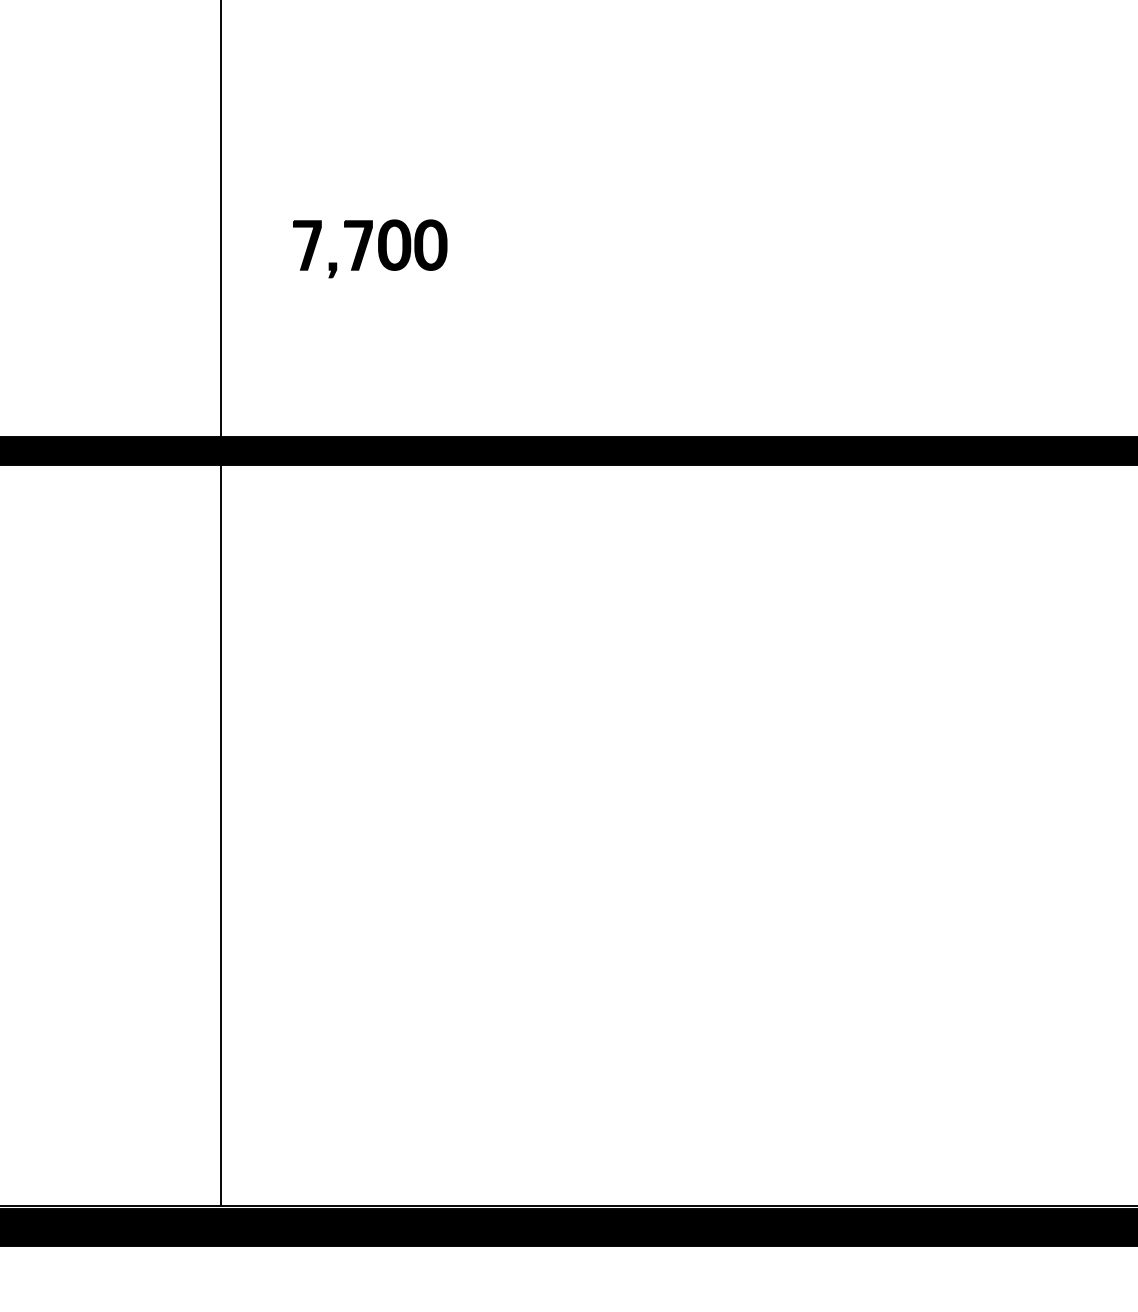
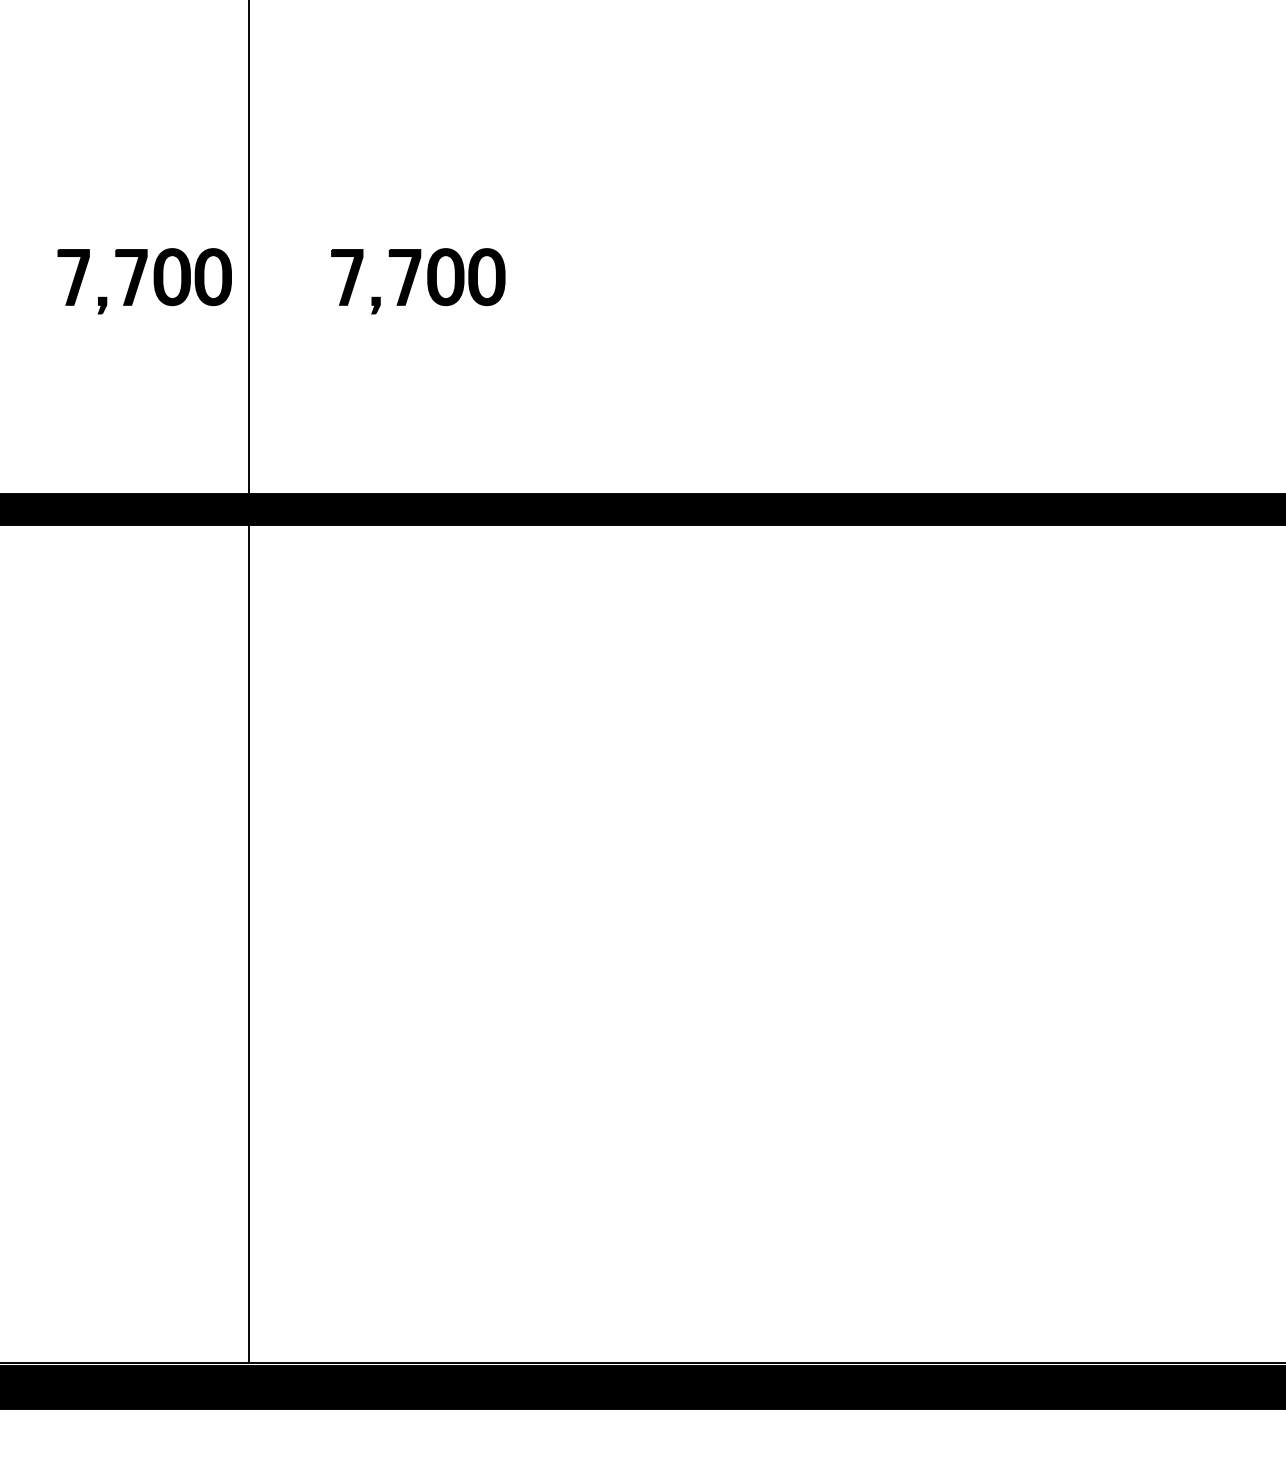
part: (128, 248) -> (145, 280), added

